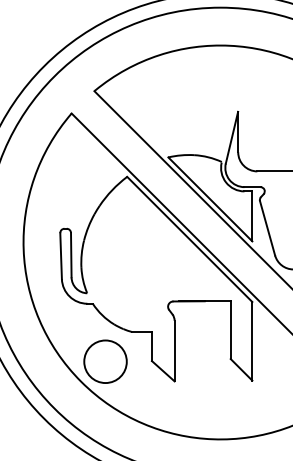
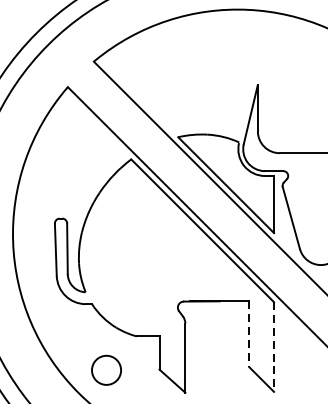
line: (230, 330) -> (249, 334), solid -> dashed
line: (252, 341) -> (274, 347), solid -> dashed
circle: (105, 361) -> (106, 370), size x0.6

